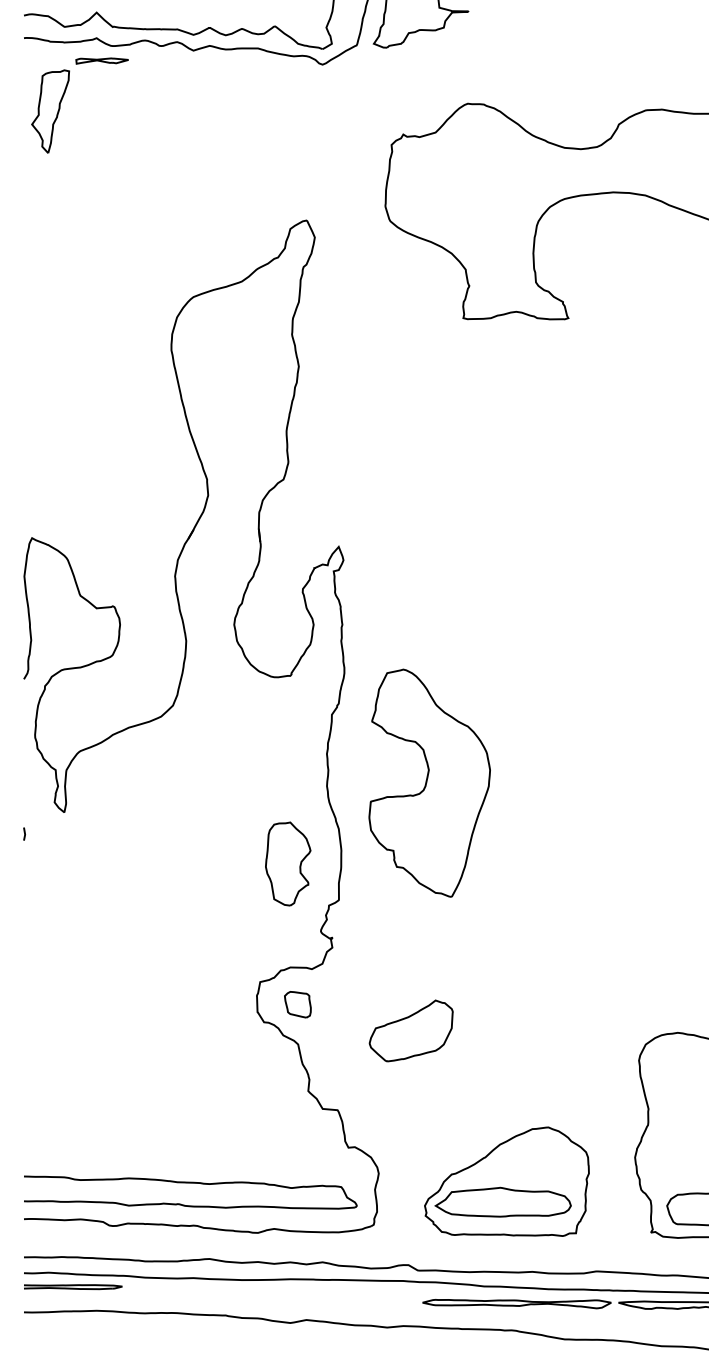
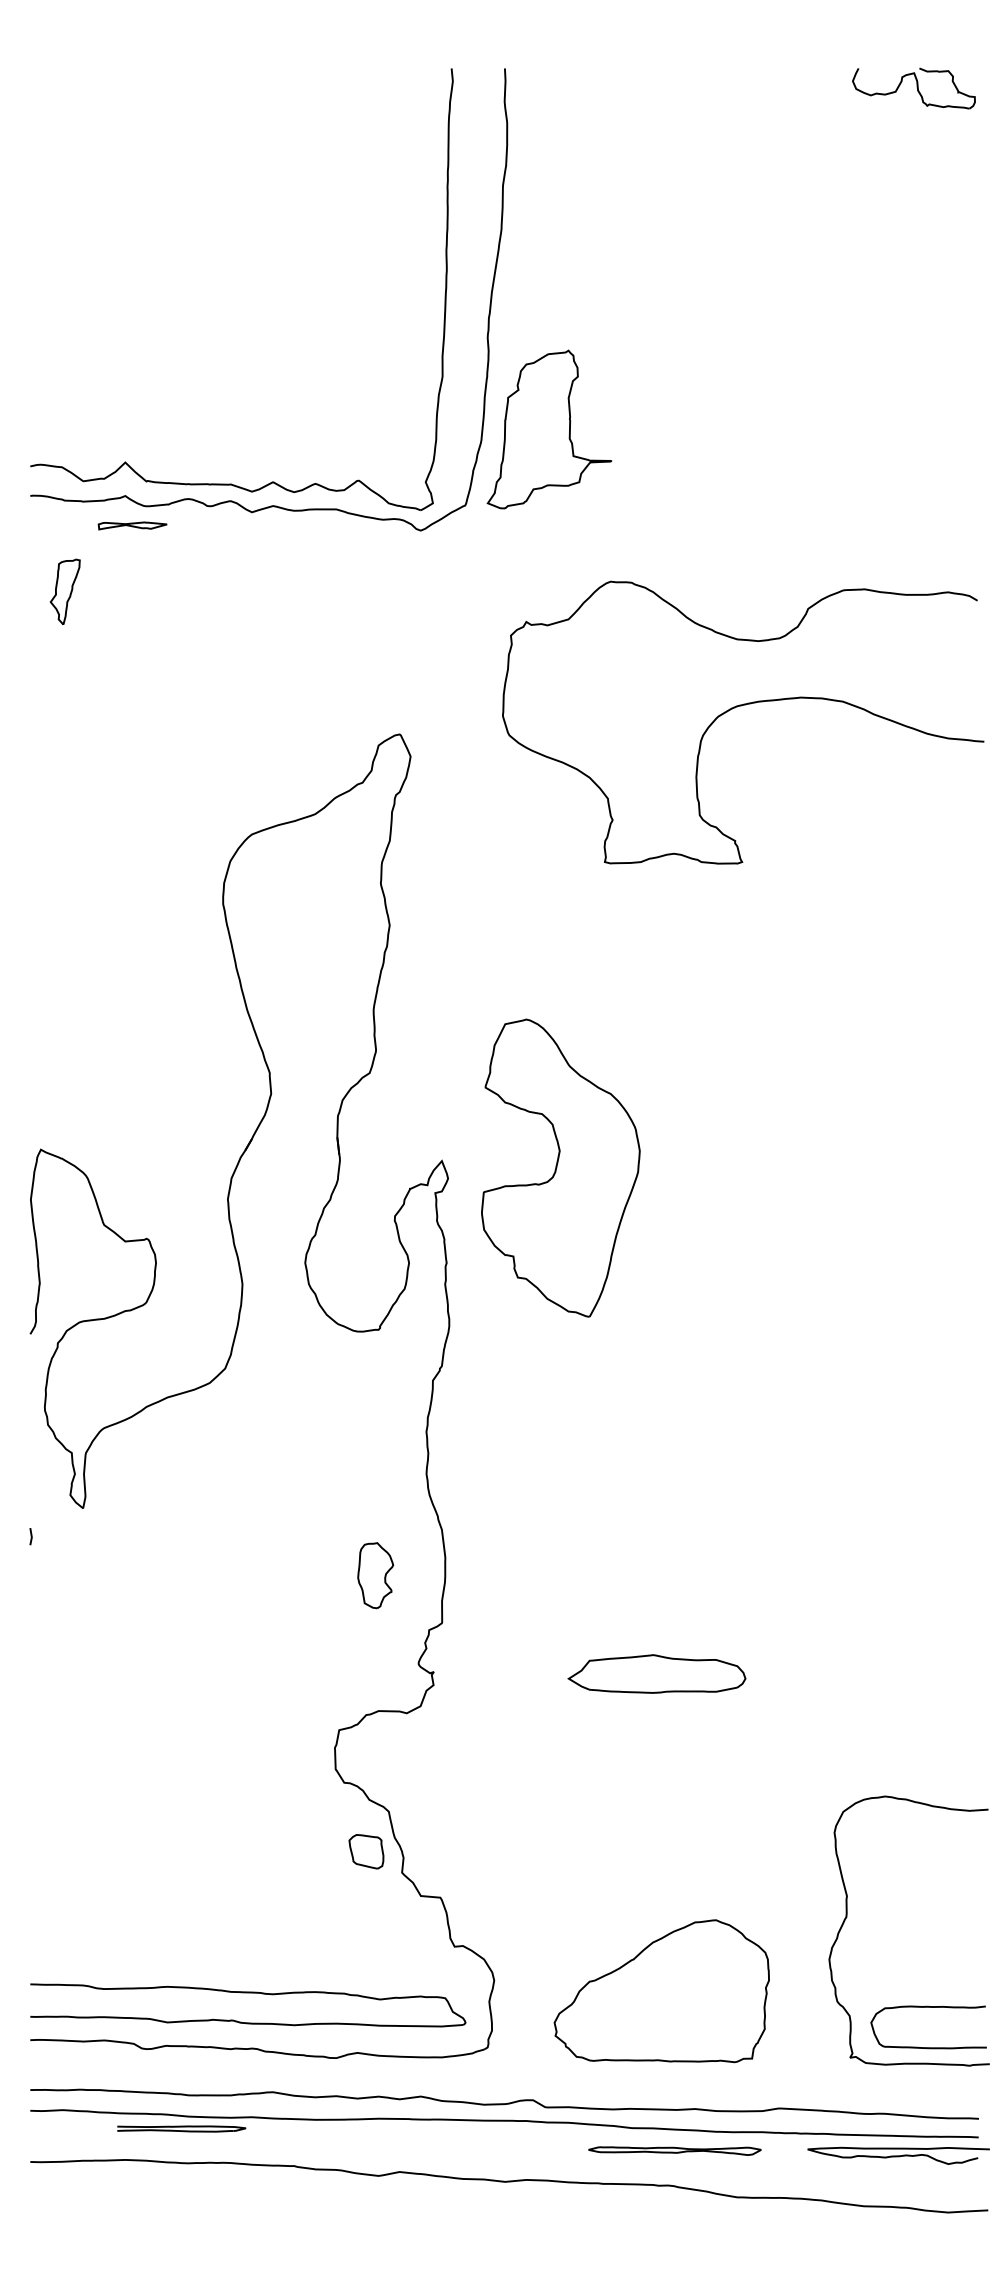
part: (50, 111) -> (65, 591), size x0.6
part: (429, 782) -> (560, 1167), moved
part: (287, 863) -> (375, 1575), size x0.6
part: (297, 1004) -> (366, 1851), moved
part: (411, 1030) -> (536, 1793), removed
part: (502, 1201) -> (656, 1673), moved
part: (73, 1286) -> (181, 2128), moved
part: (516, 1303) -> (674, 2150), size x0.7

